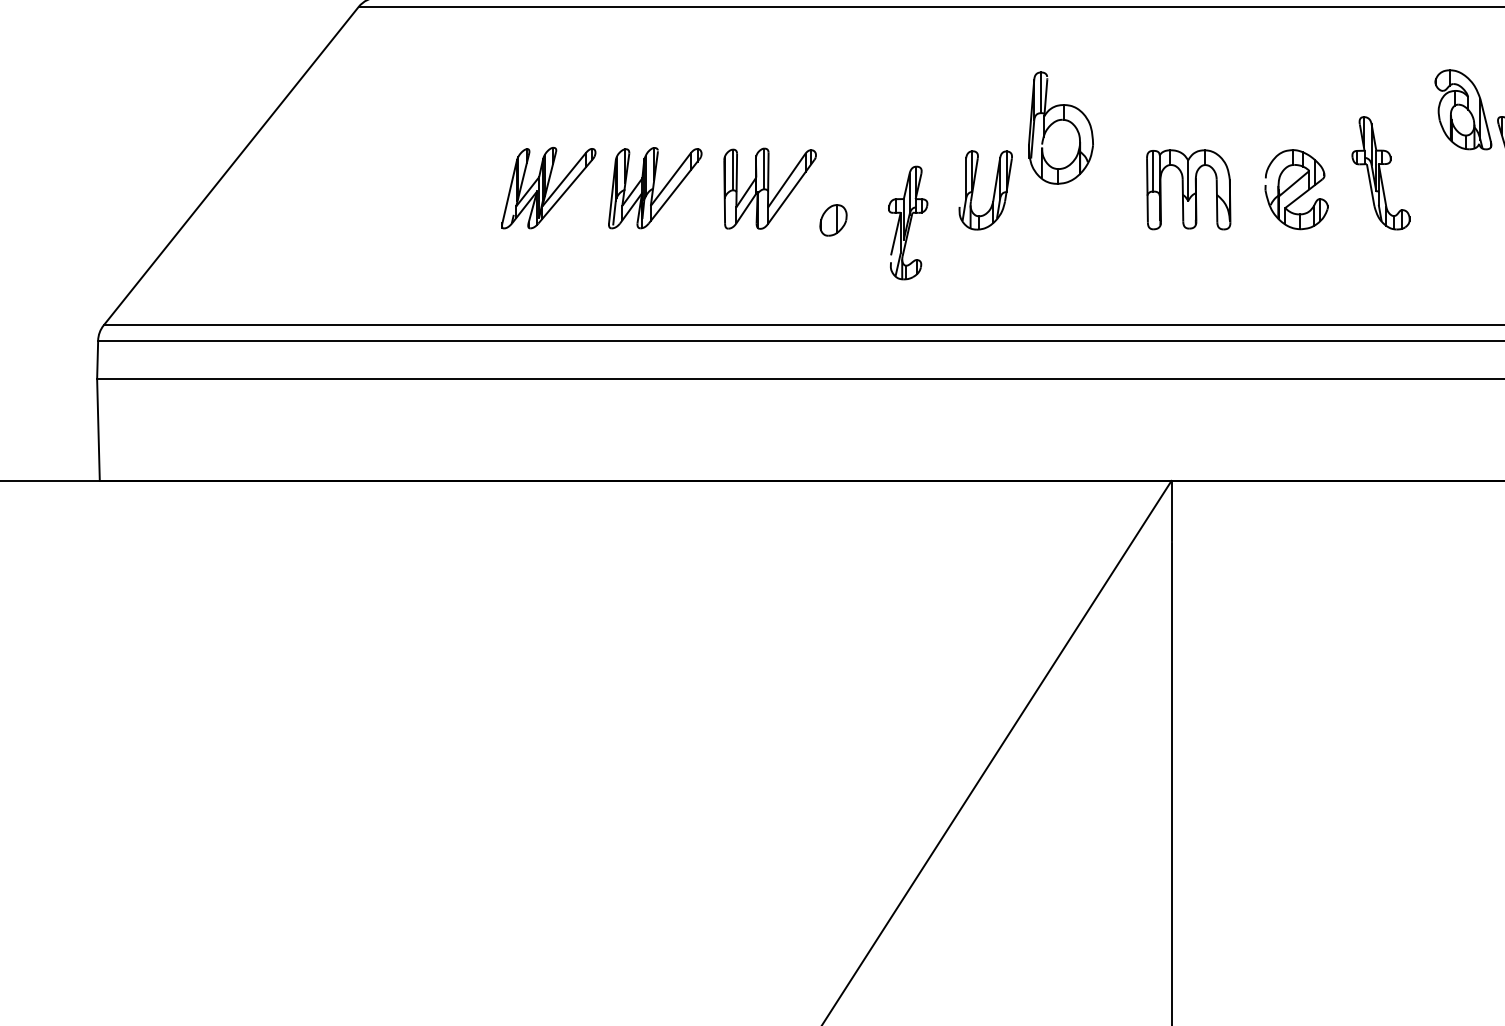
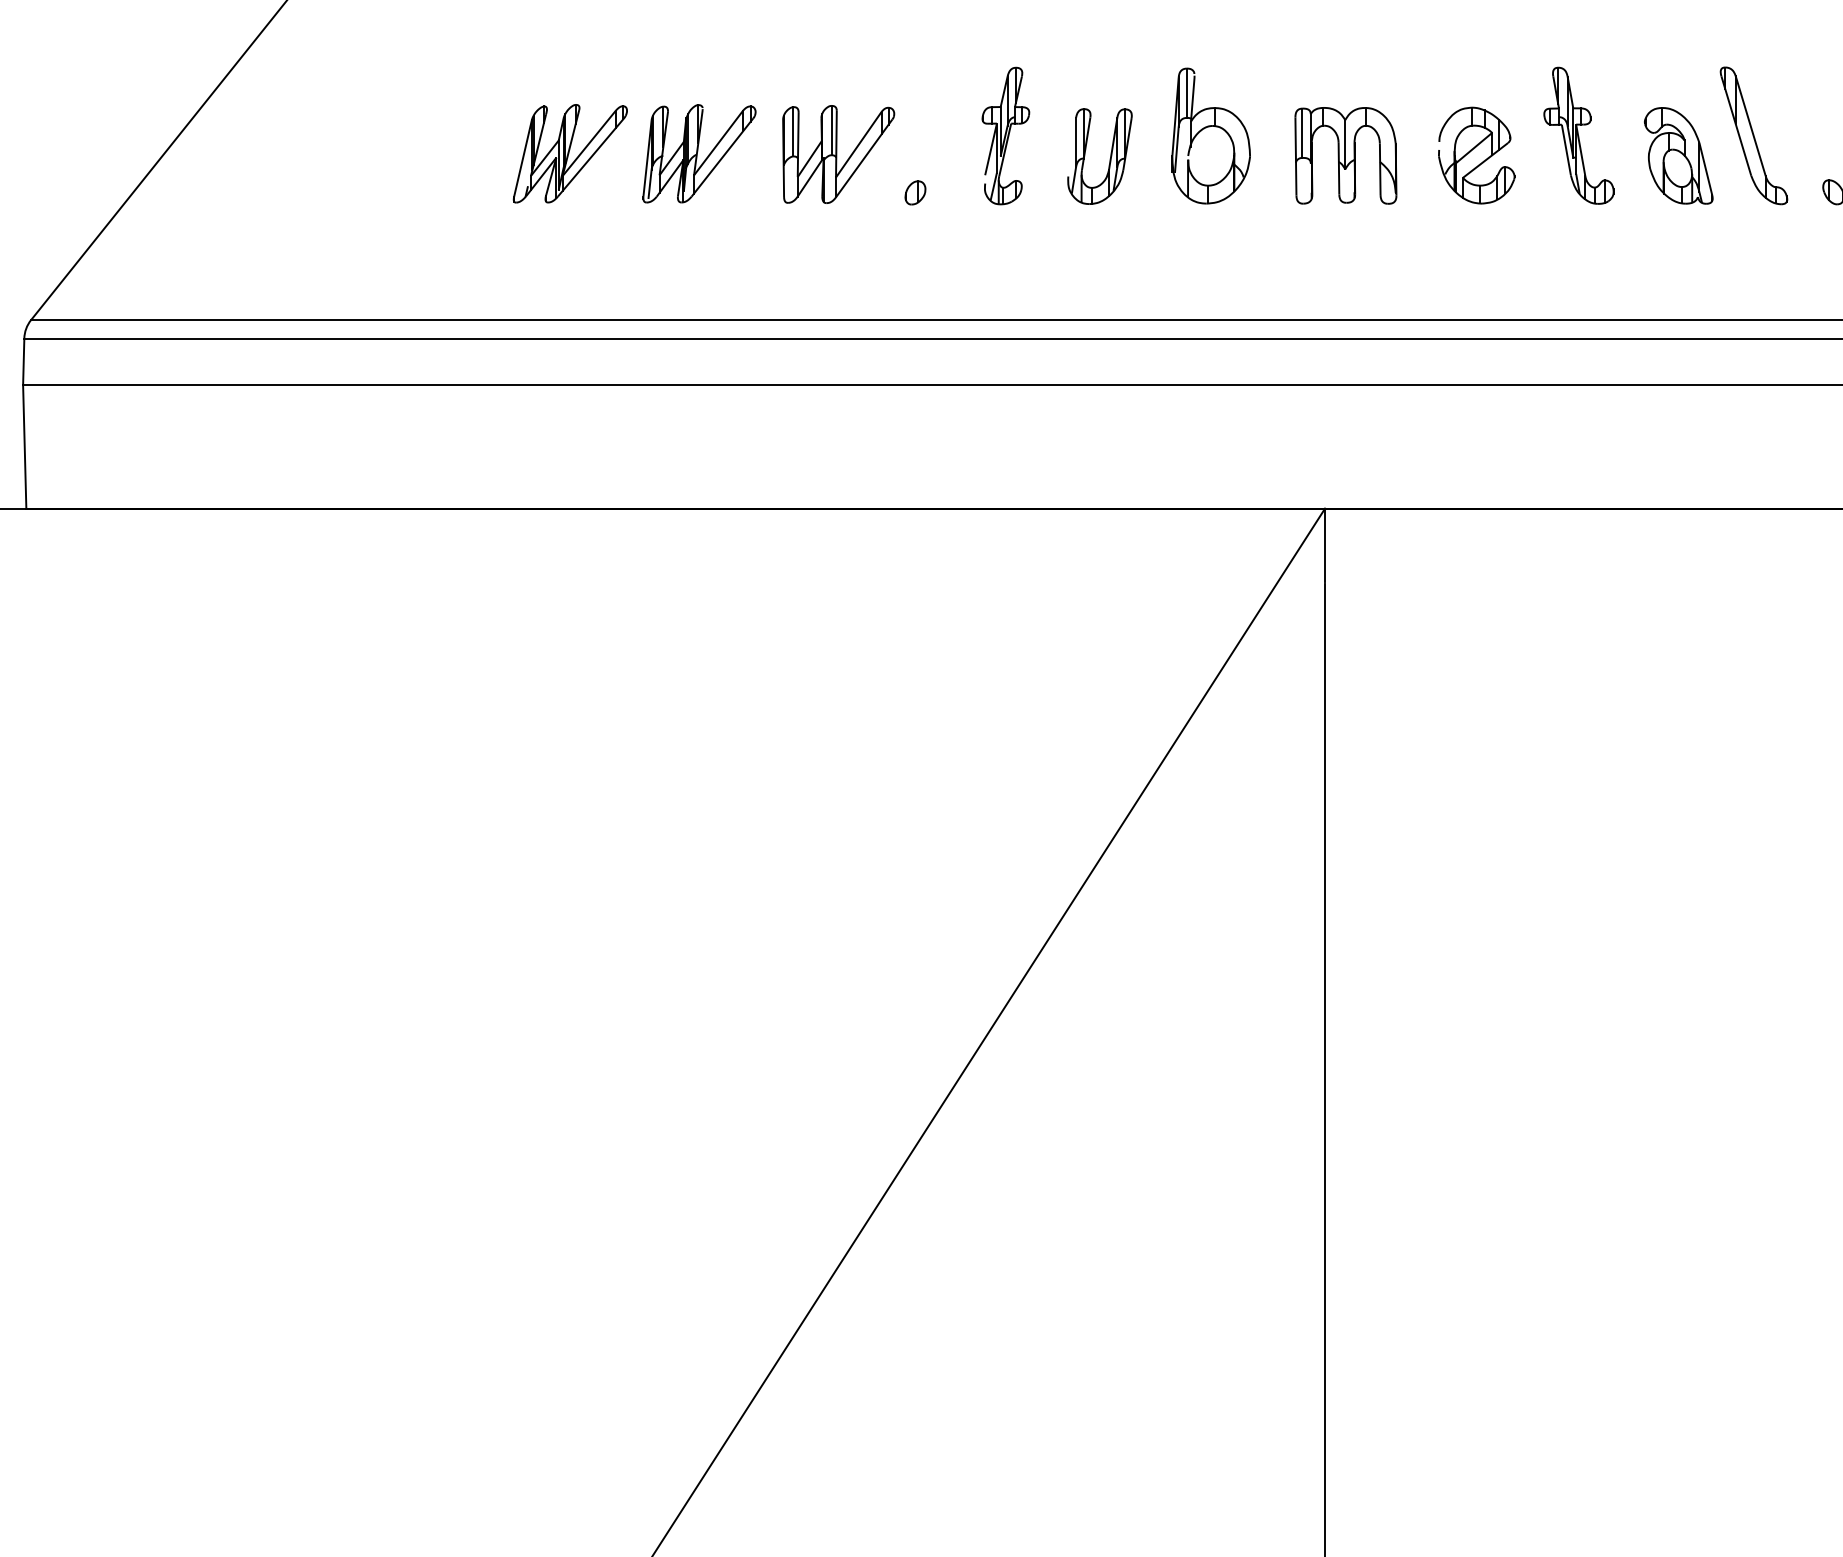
part: (1463, 109) -> (1678, 155), moved
part: (1060, 127) -> (1210, 135), moved
part: (833, 220) -> (915, 192), size x0.62
part: (907, 222) -> (1005, 135), moved

